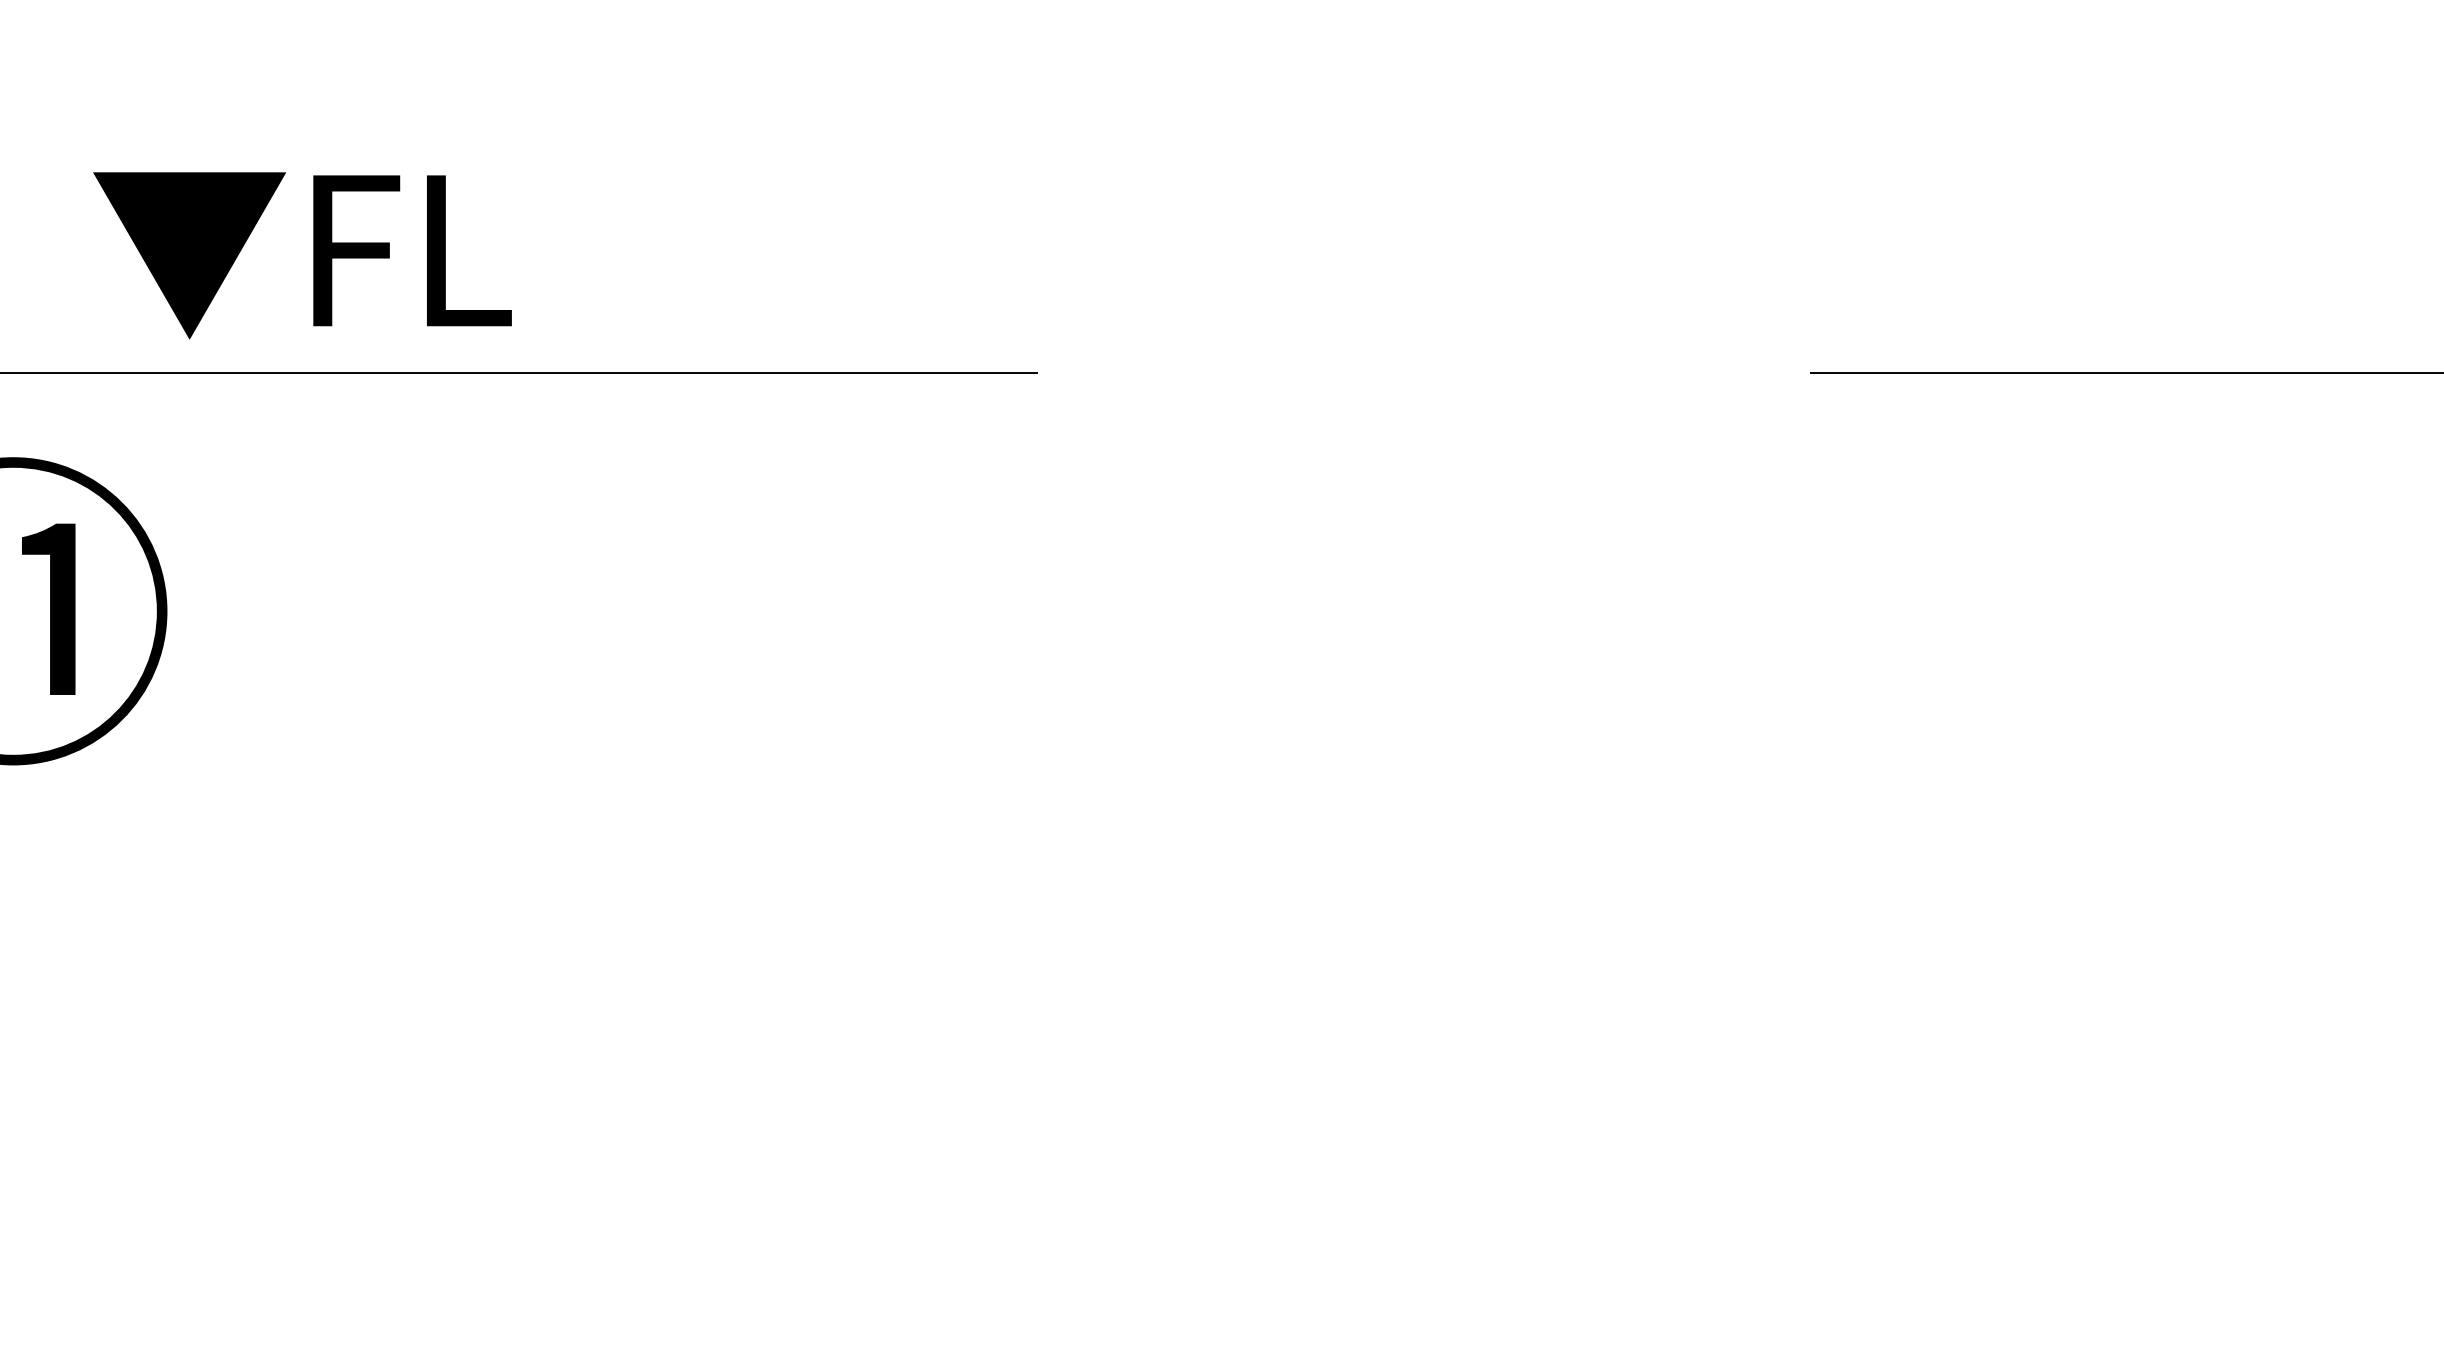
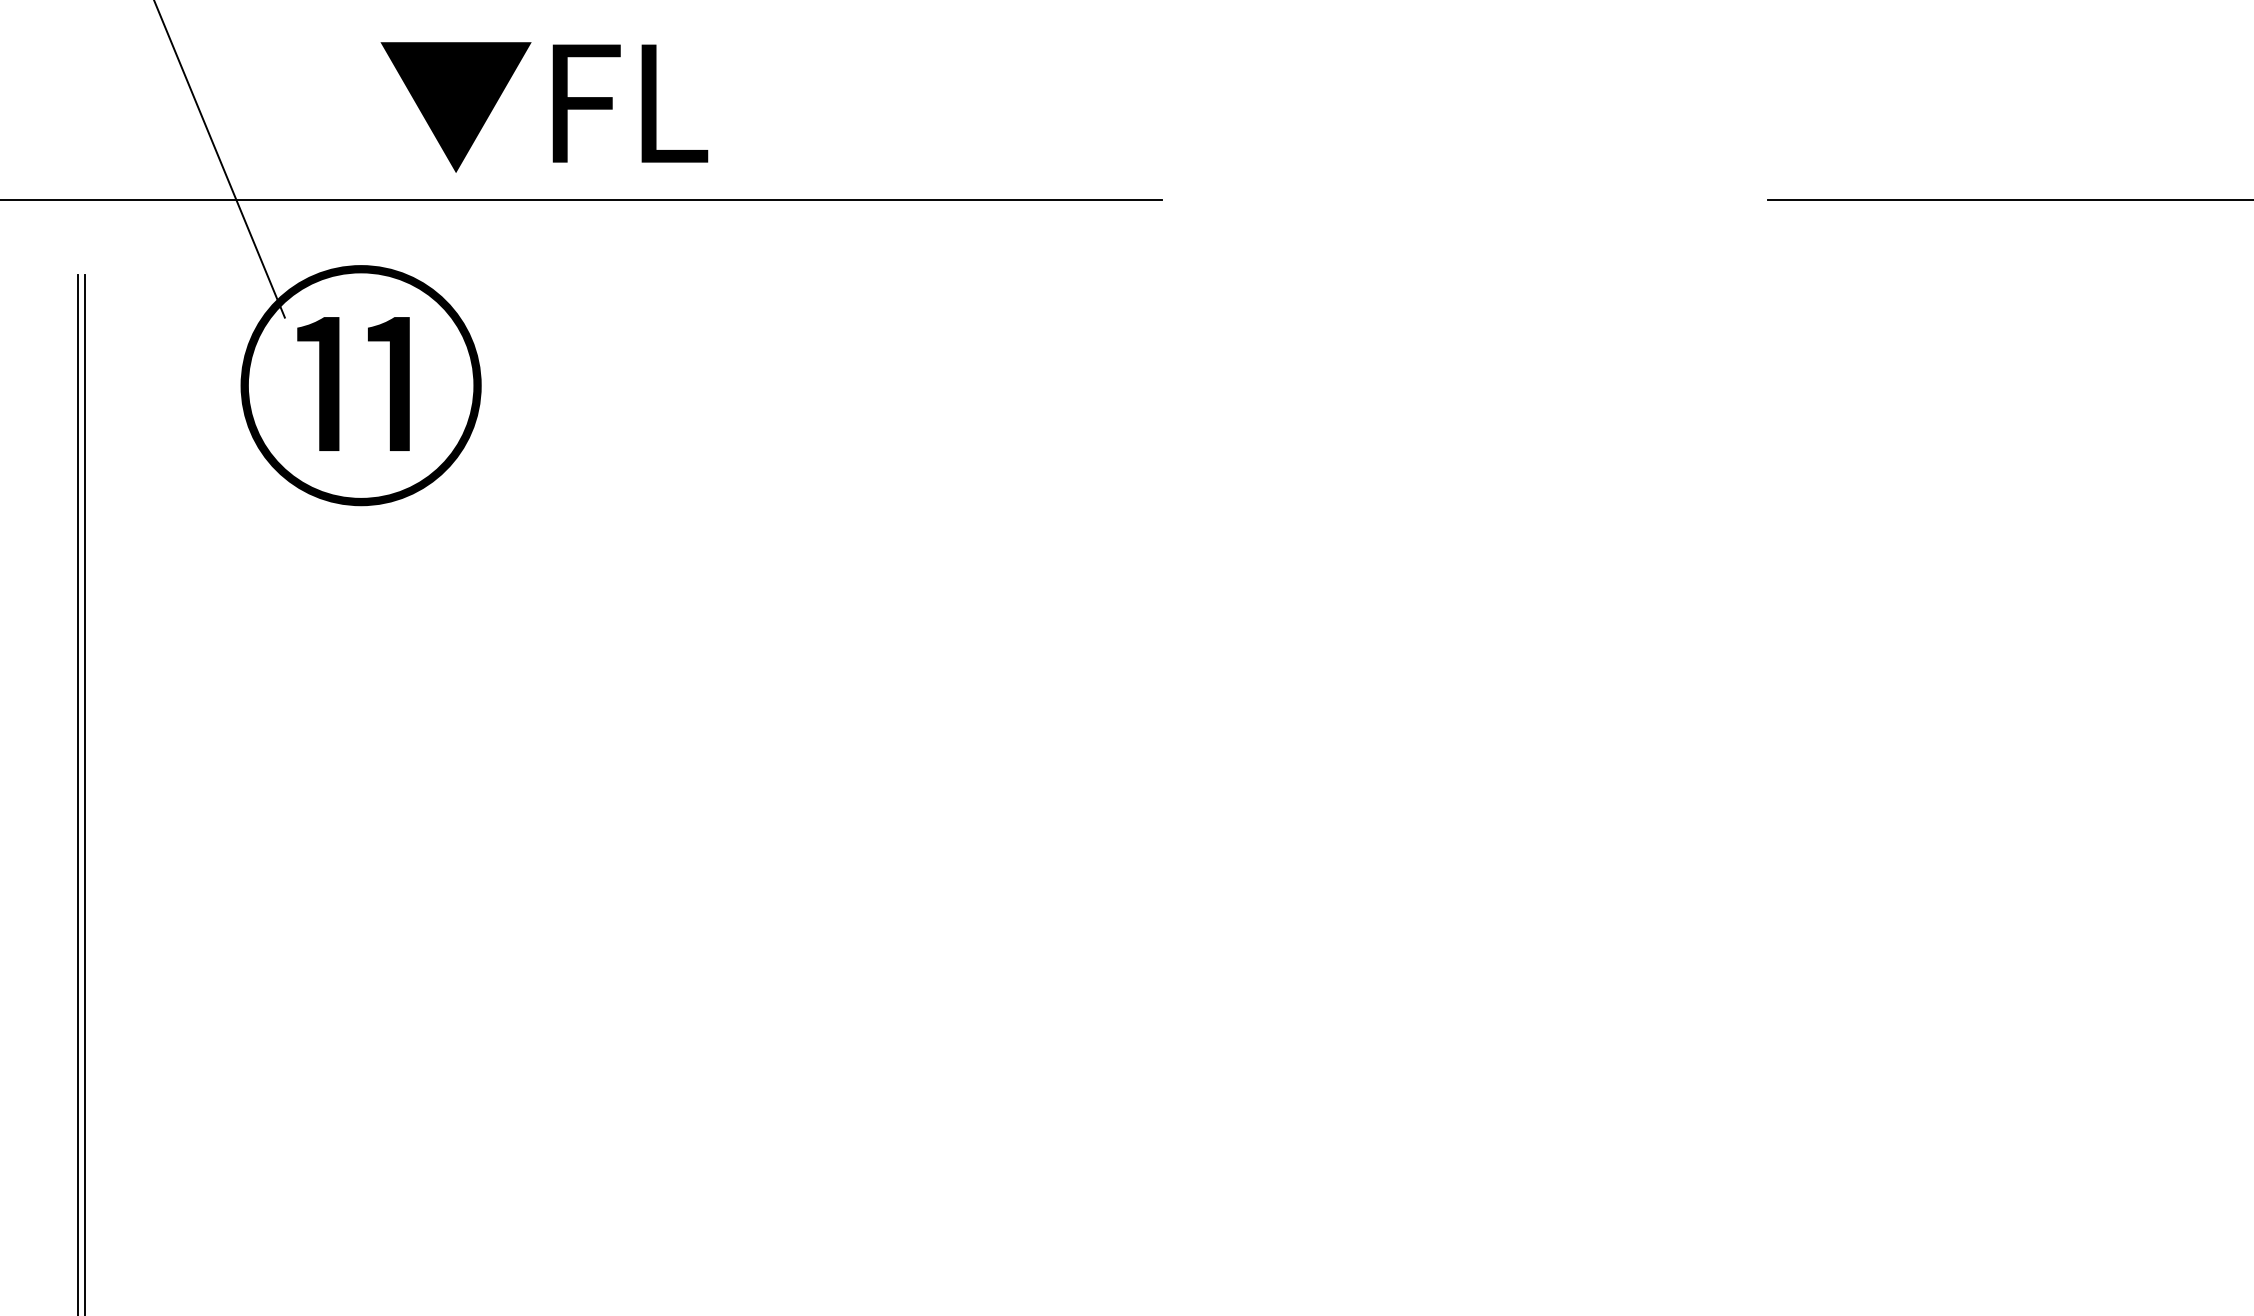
text: (302, 255) -> (544, 107), moved

